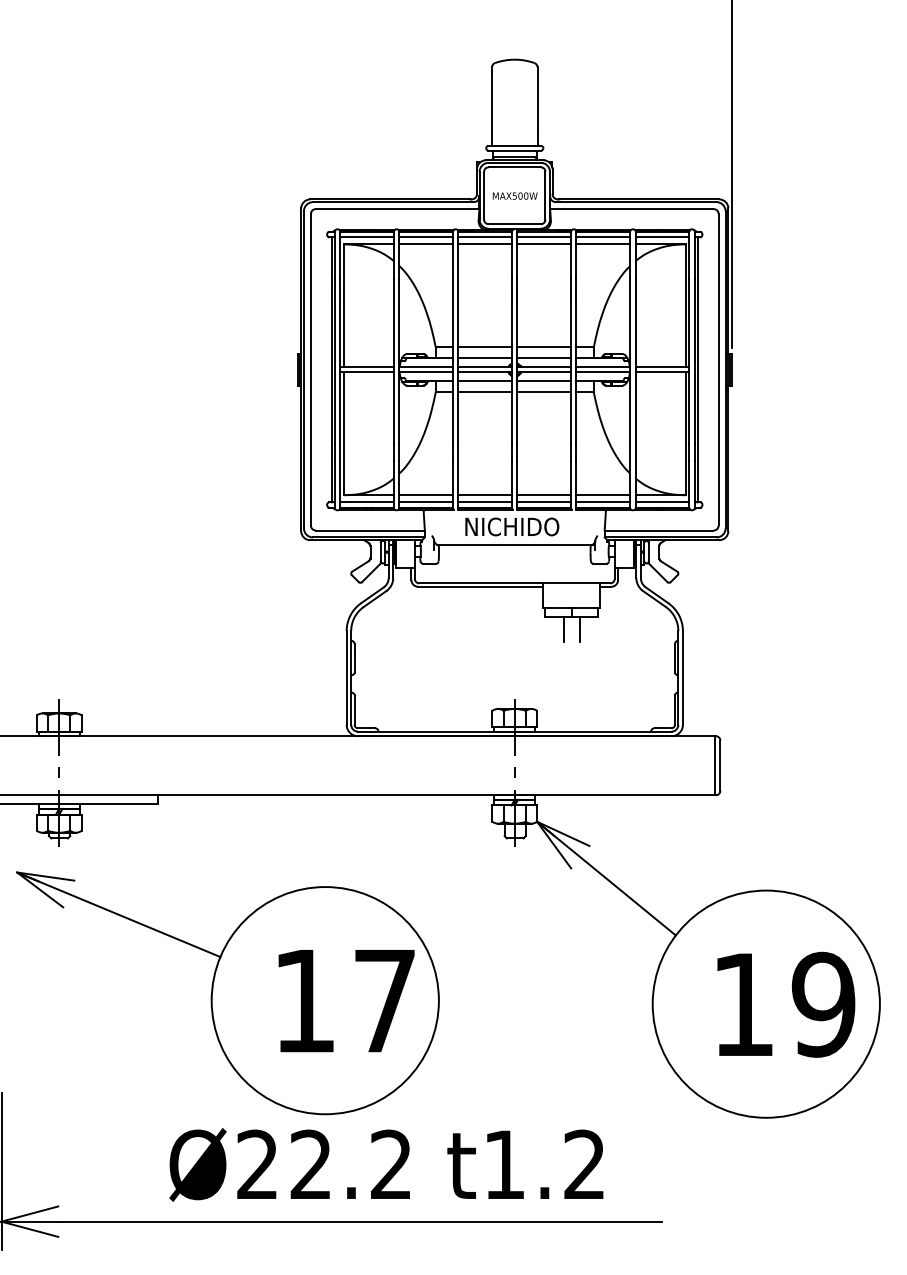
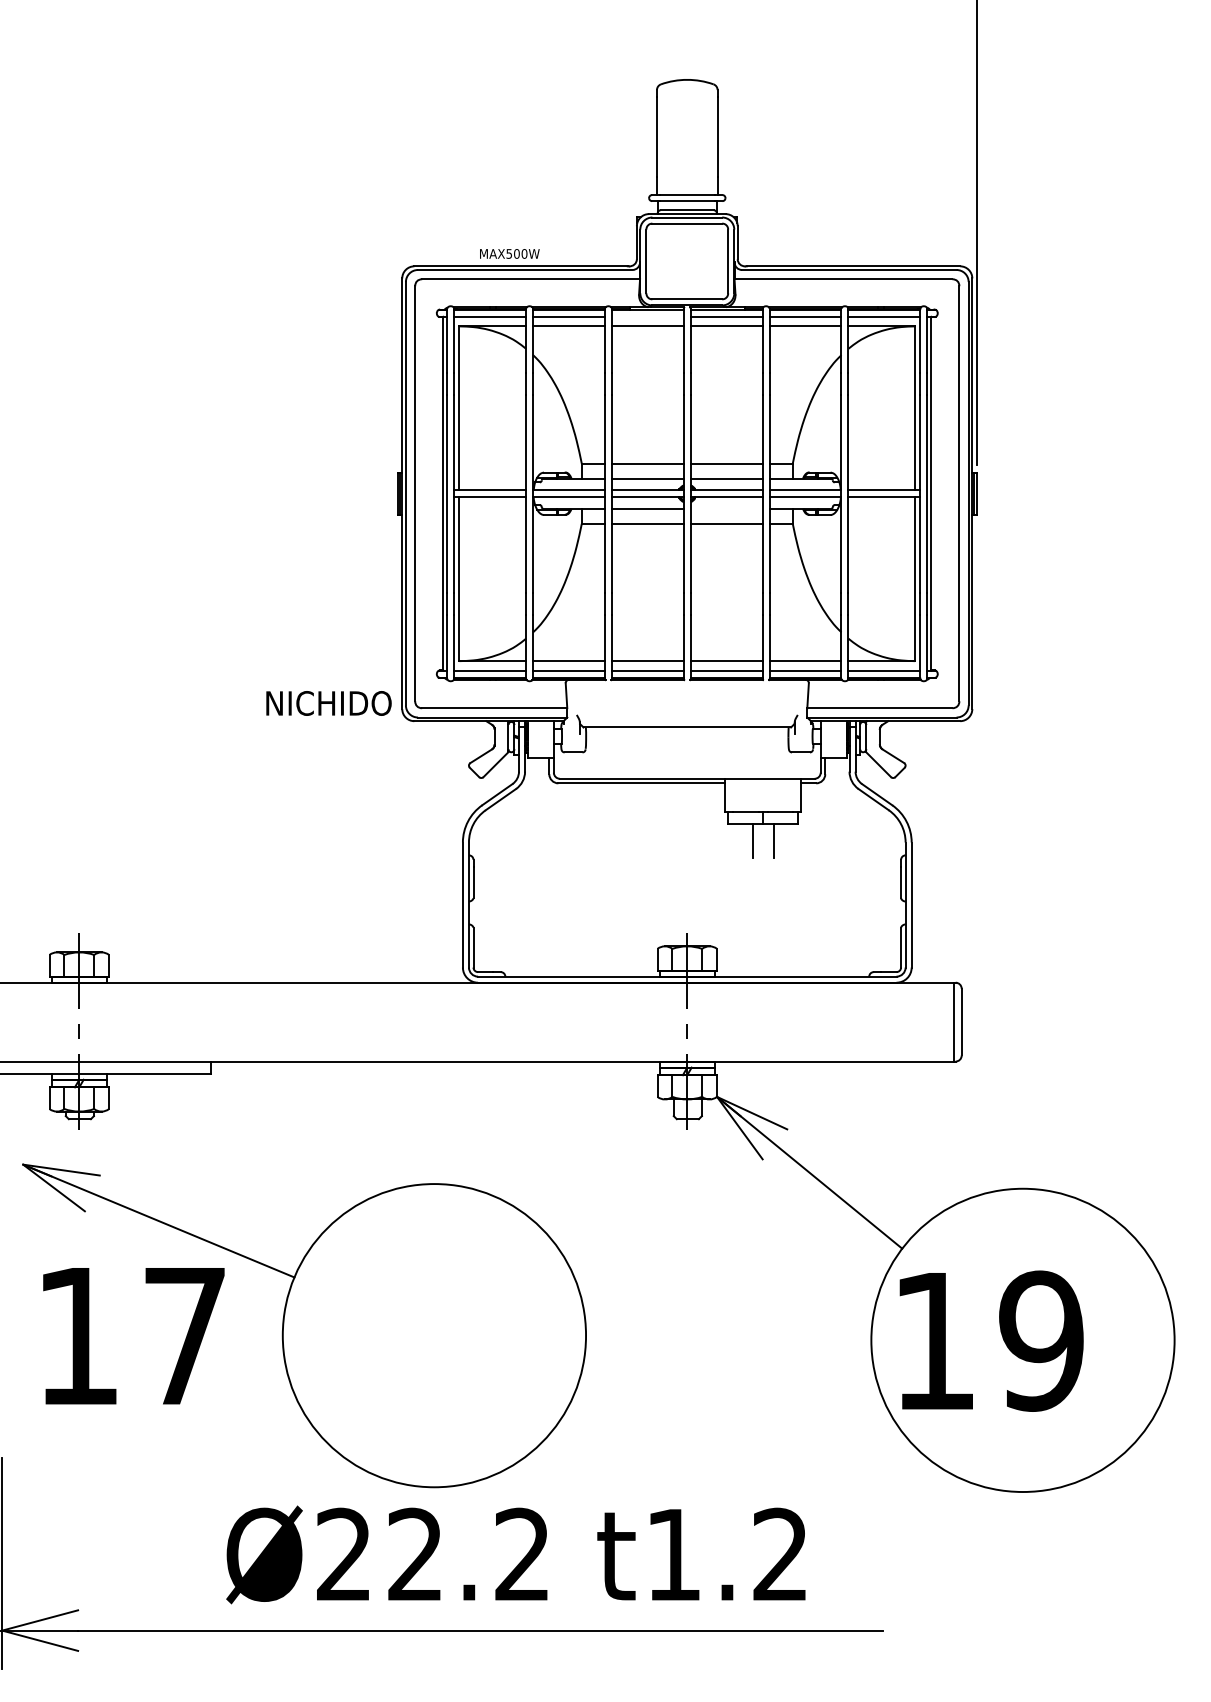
text: (514, 195) -> (509, 253), moved
line: (484, 236) -> (647, 316), removed
line: (544, 380) -> (726, 508), removed
text: (511, 526) -> (328, 703), moved
text: (346, 1001) -> (133, 1336), moved
text: (786, 1004) -> (991, 1340), moved

